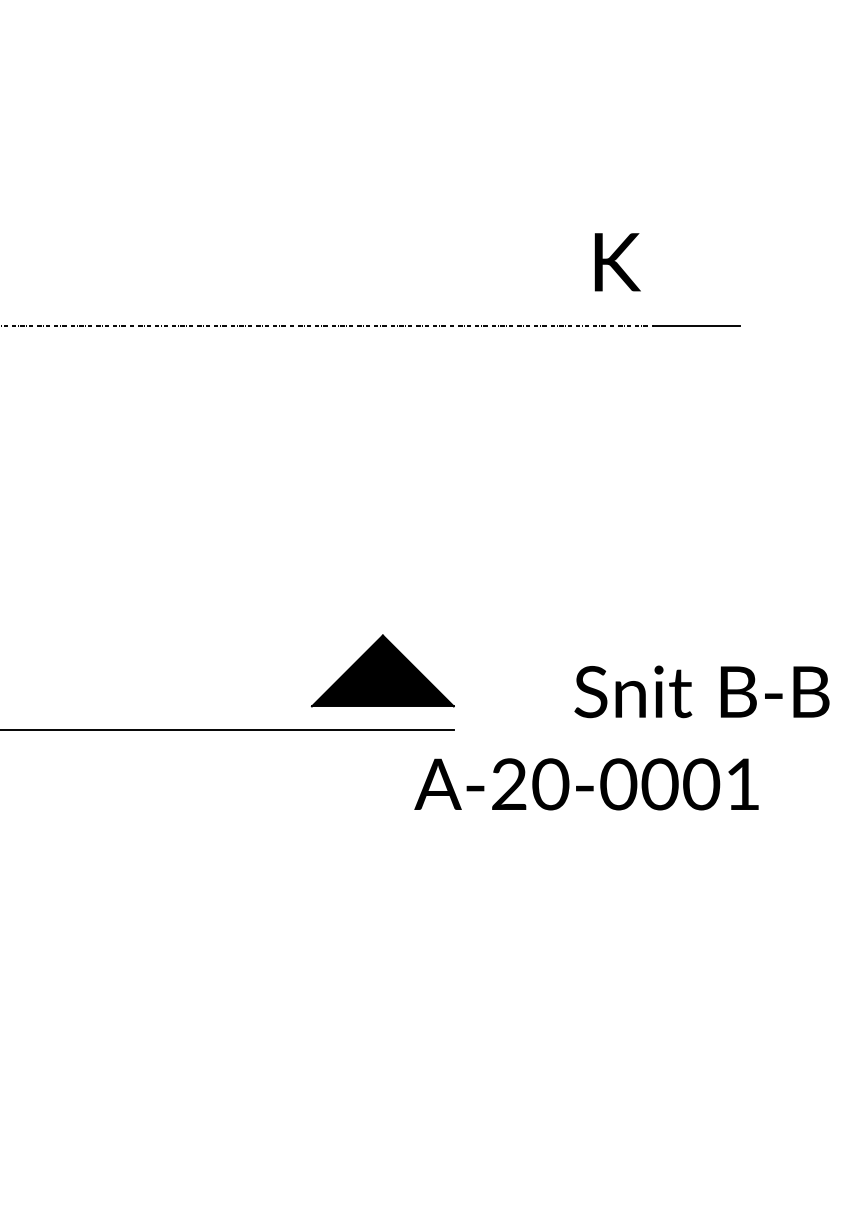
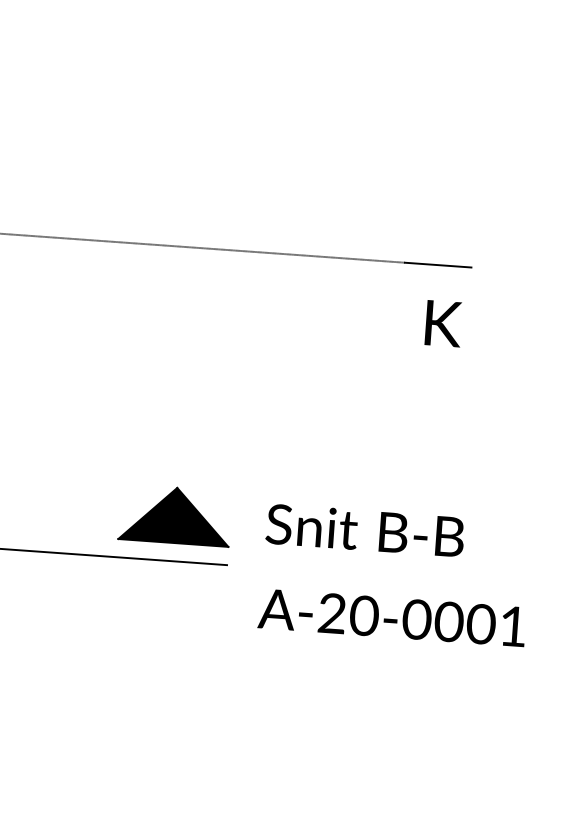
text: (617, 262) -> (443, 323), moved
text: (701, 691) -> (364, 530), moved
text: (586, 784) -> (392, 617), moved

